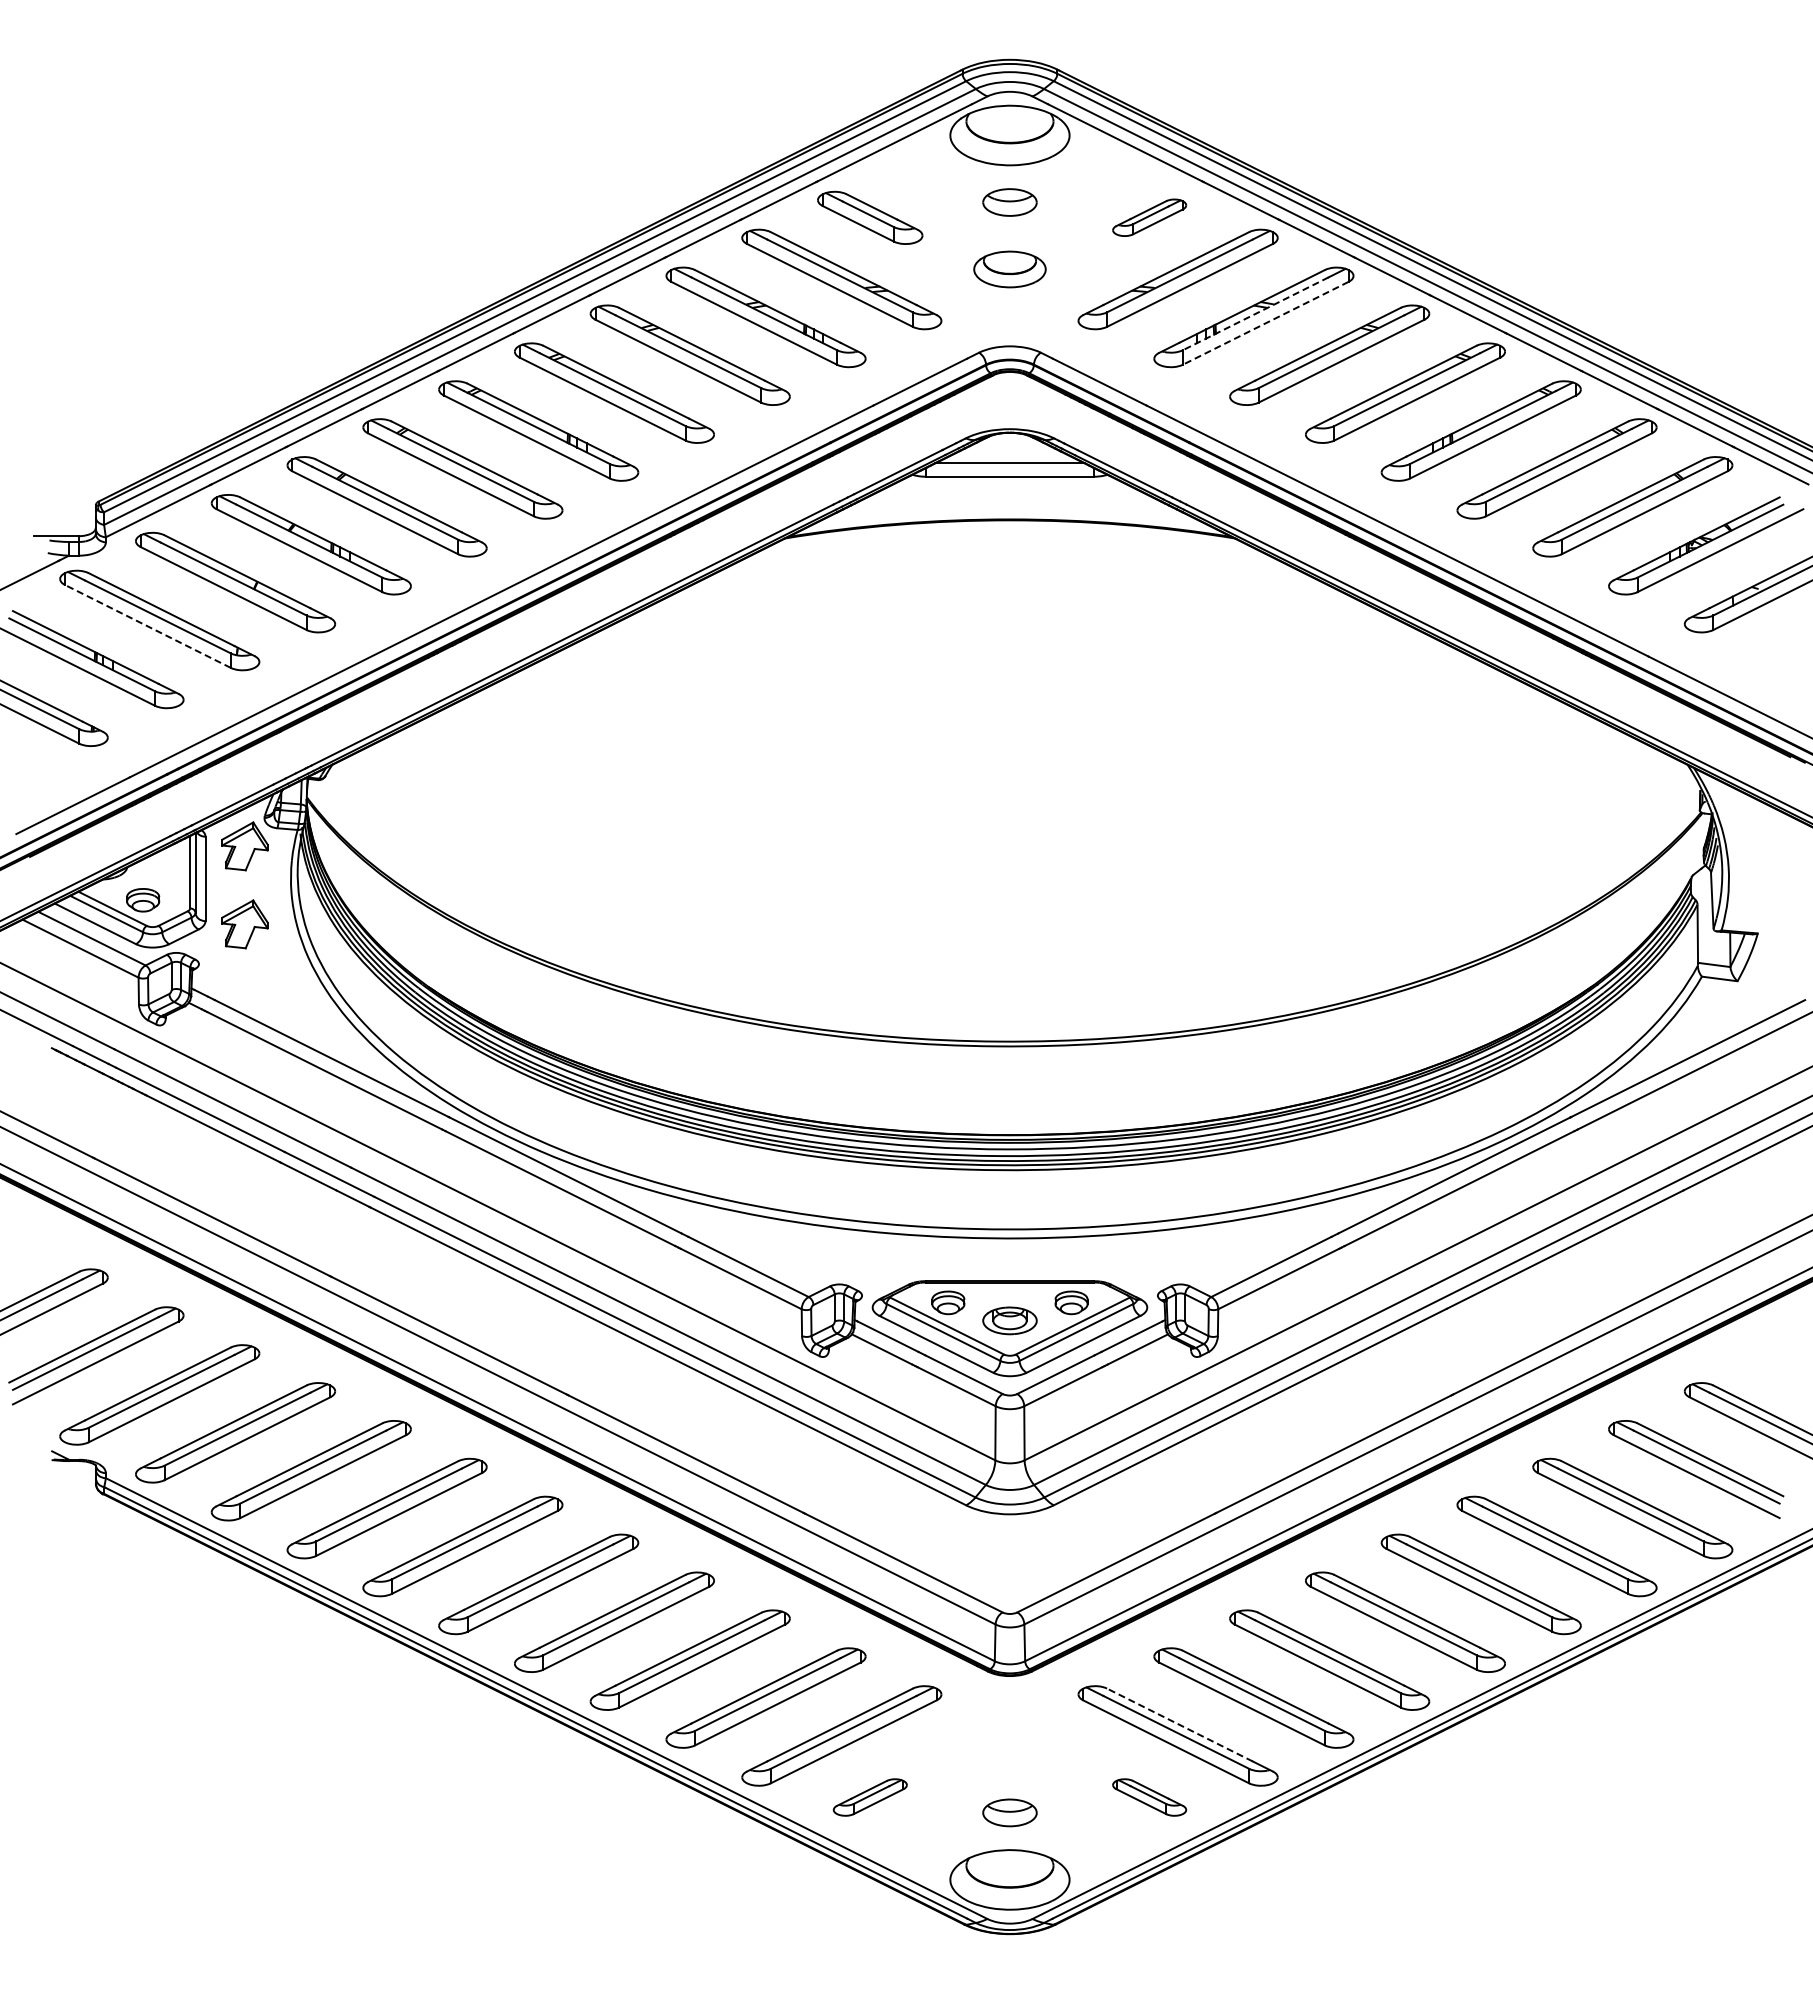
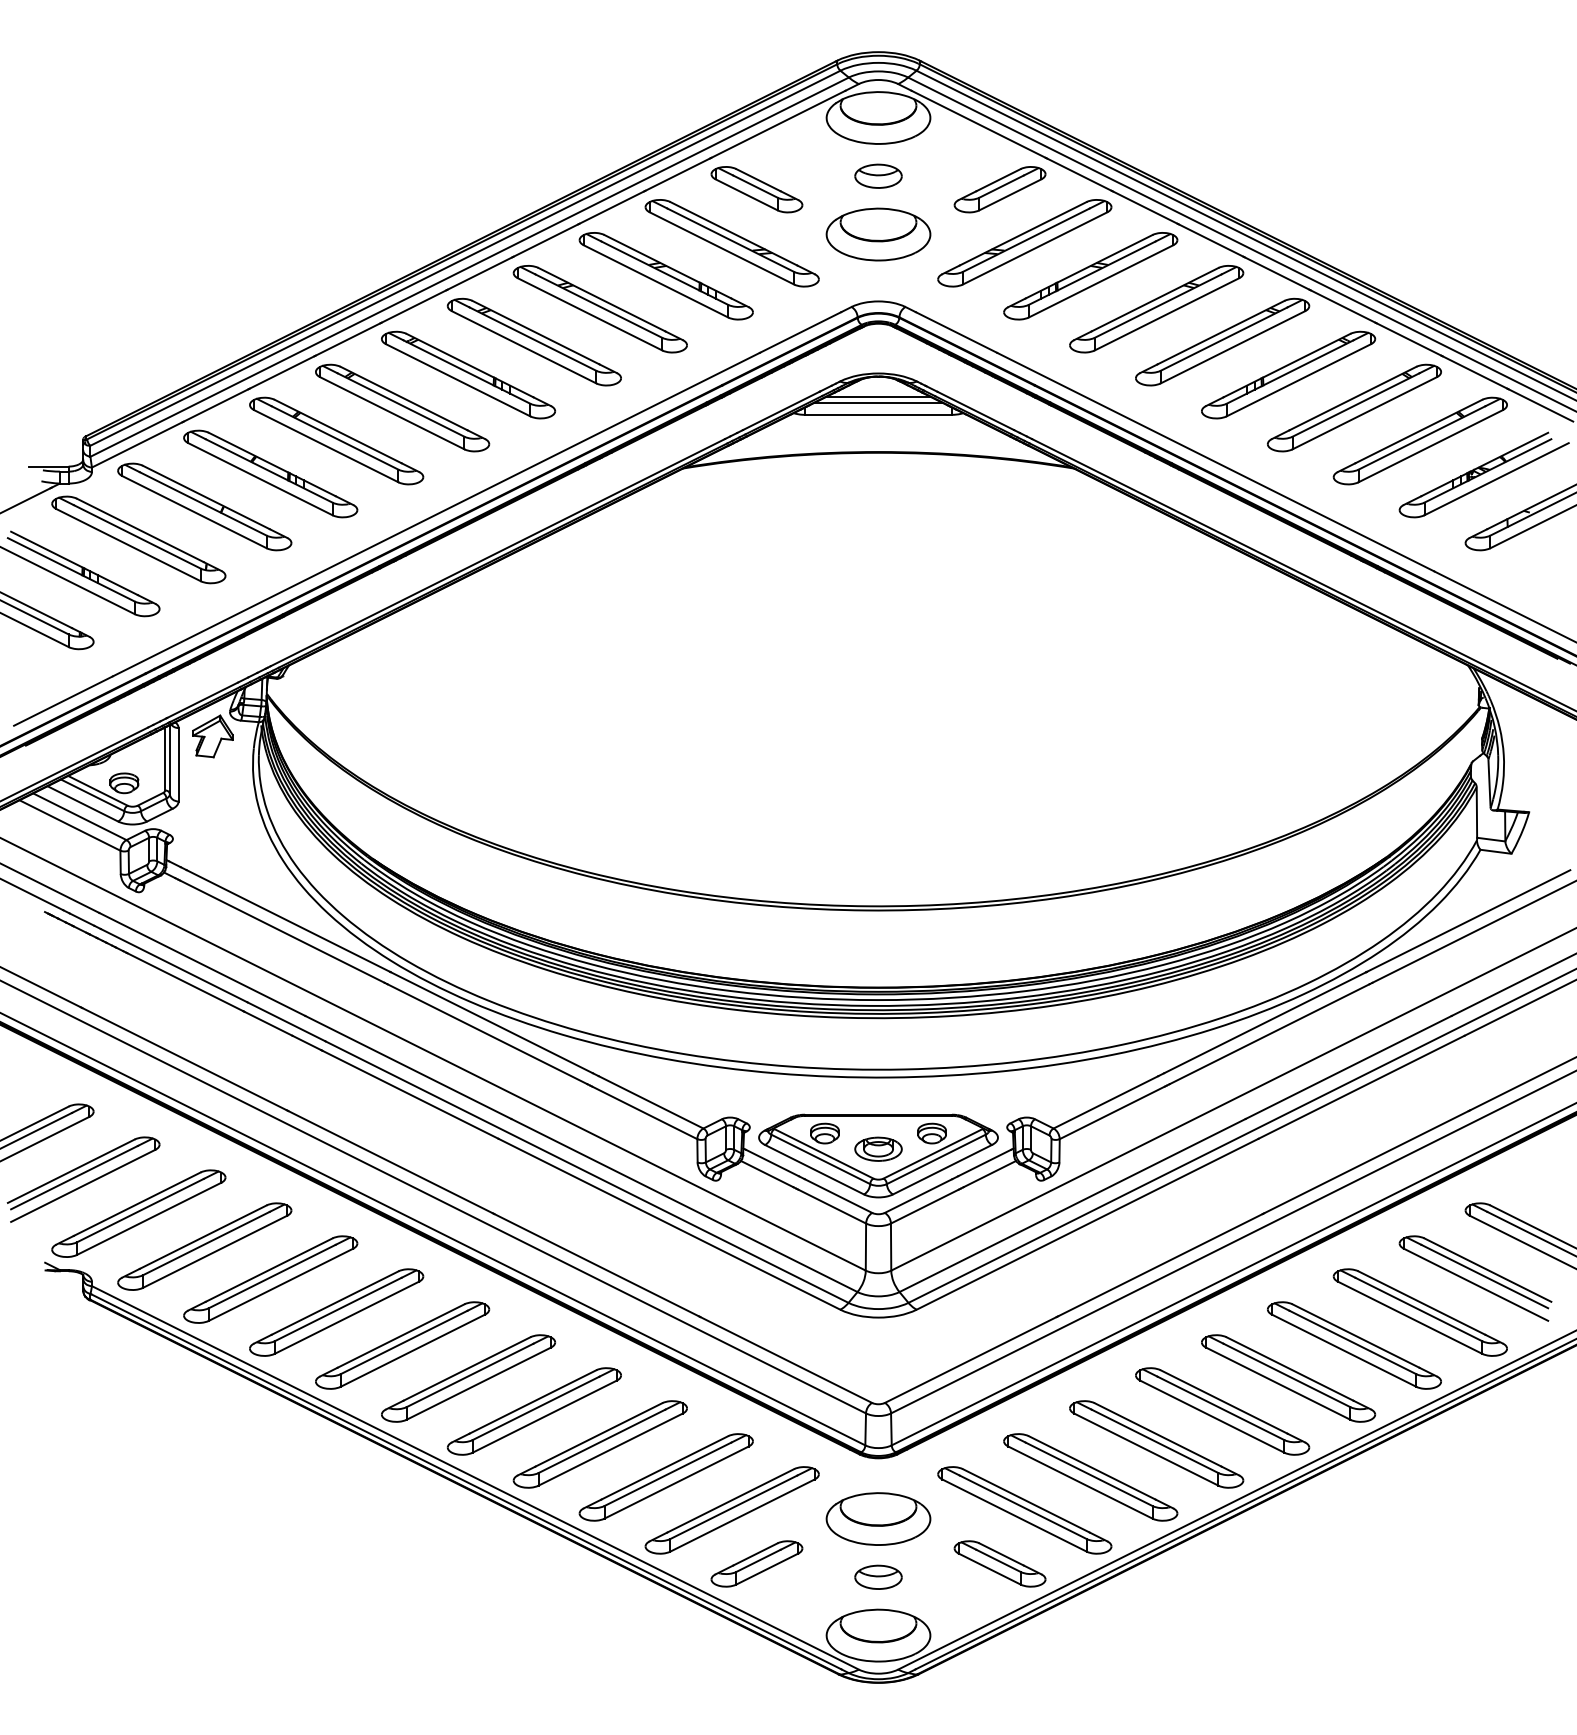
part: (1149, 217) -> (999, 189), size x1.43
part: (1009, 269) -> (878, 234), size x1.67
line: (1255, 314) -> (1092, 273), dashed -> solid
line: (1265, 323) -> (1100, 281), dashed -> solid
line: (1009, 456) -> (878, 397), added
line: (147, 626) -> (128, 545), dashed -> solid
part: (244, 924) -> (212, 804), removed
line: (1179, 1724) -> (1026, 1500), dashed -> solid
part: (1009, 1745) -> (878, 1518), added
part: (870, 1797) -> (757, 1563), size x1.43
part: (1149, 1797) -> (999, 1563), size x1.43

